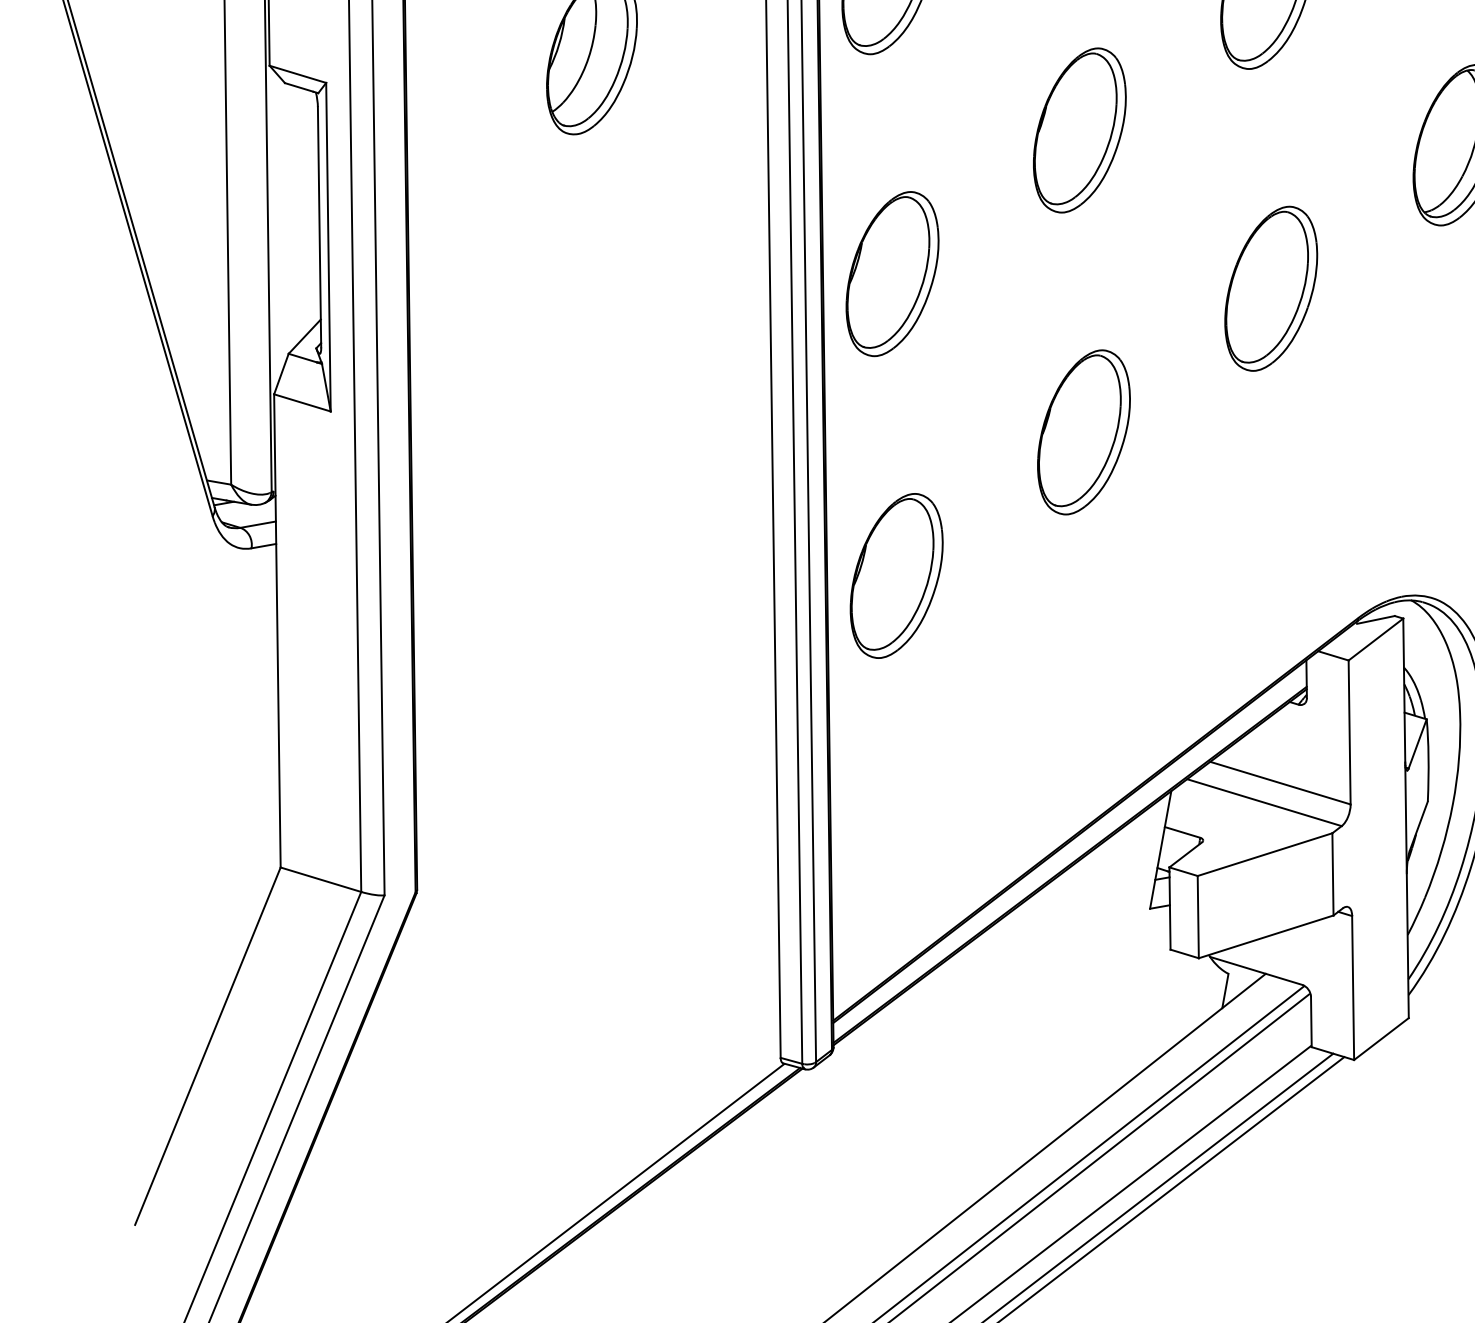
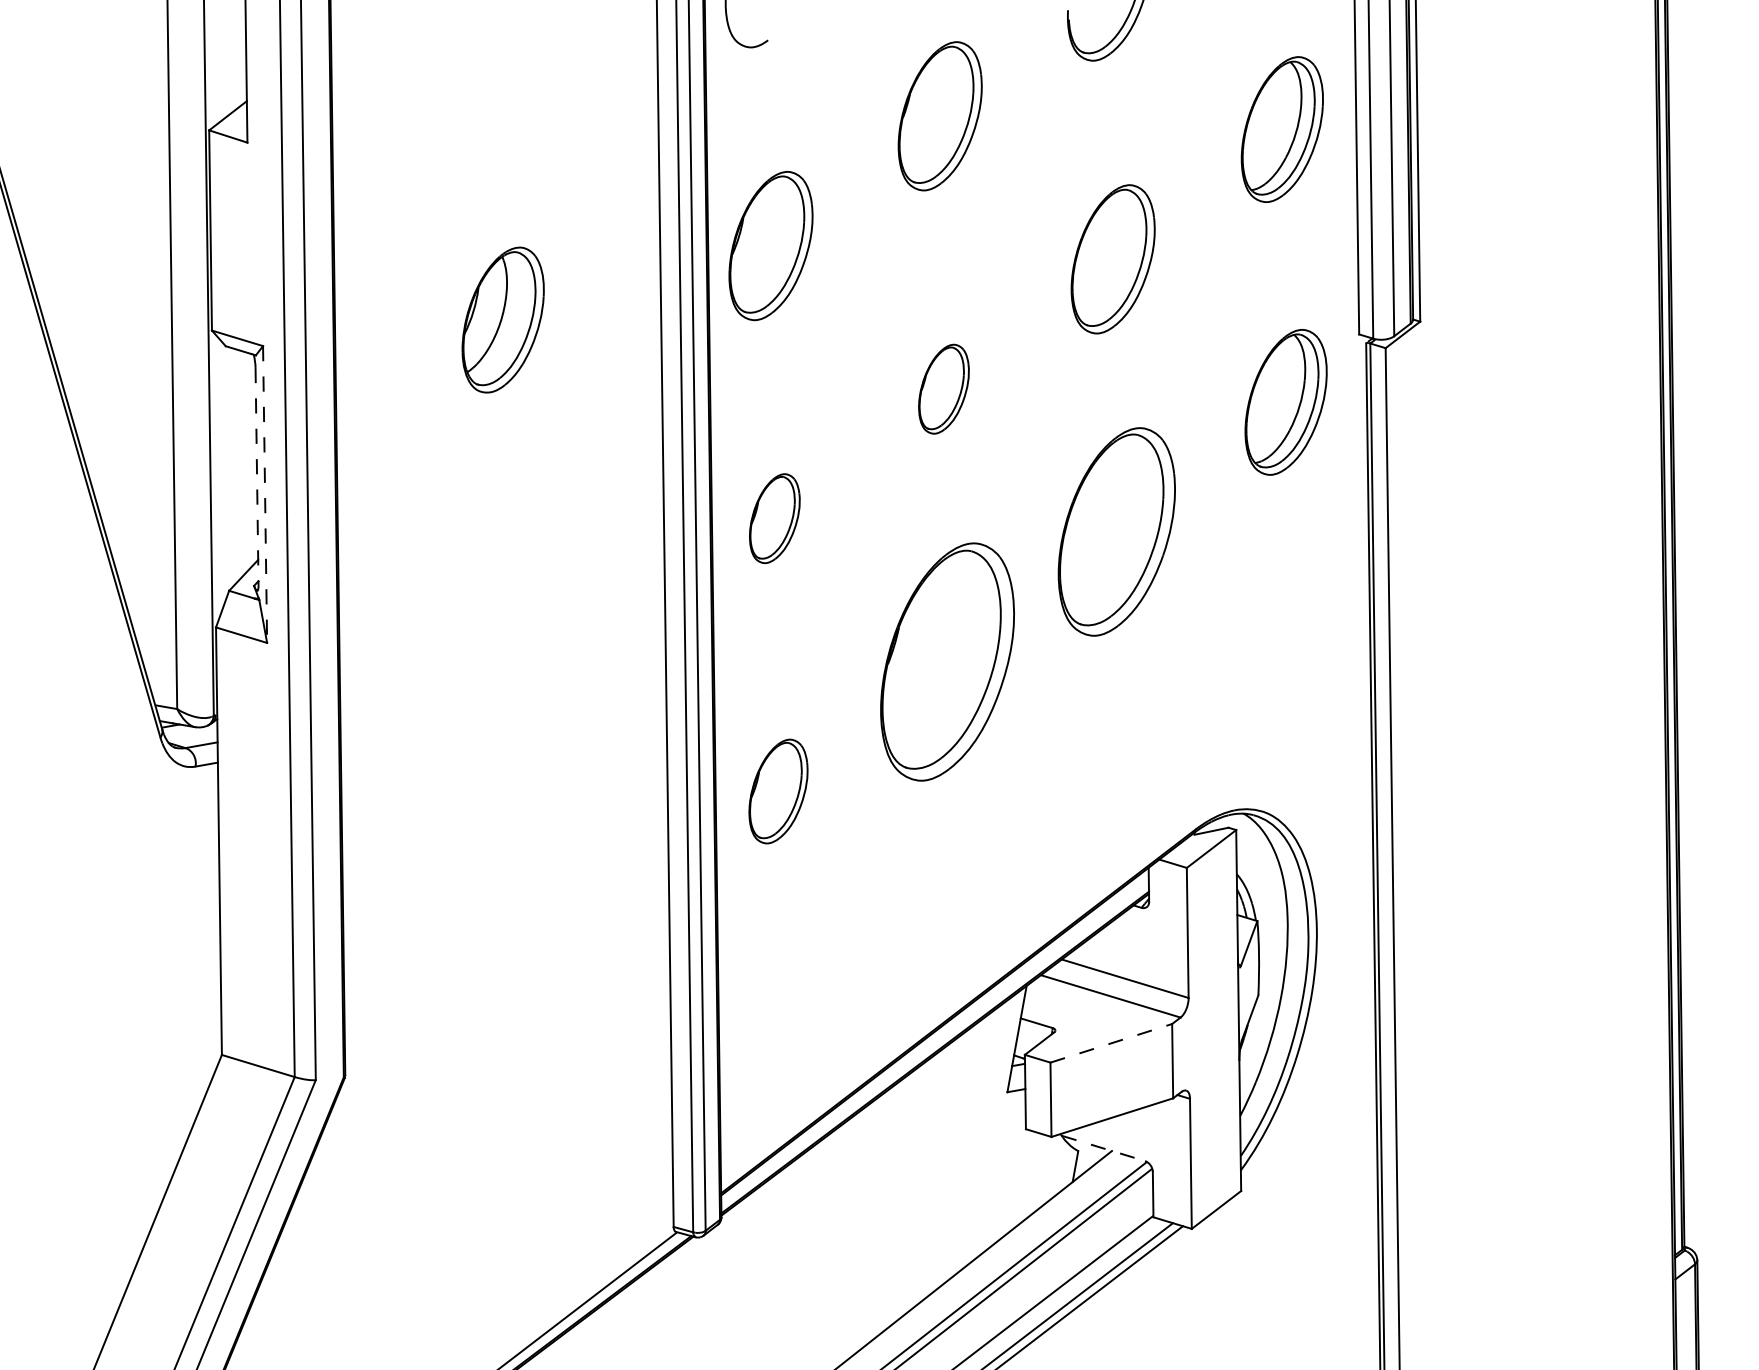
part: (1079, 130) -> (943, 389), size x0.6
line: (320, 227) -> (257, 476), solid -> dashed
line: (328, 248) -> (265, 495), solid -> dashed
part: (892, 273) -> (774, 518), size x0.6
part: (1270, 289) -> (1116, 532), size x1.4
part: (1083, 432) -> (947, 661), size x1.6
part: (896, 575) -> (778, 791), size x0.7
line: (1265, 854) -> (1111, 1043), solid -> dashed
line: (1256, 971) -> (1103, 1148), solid -> dashed

